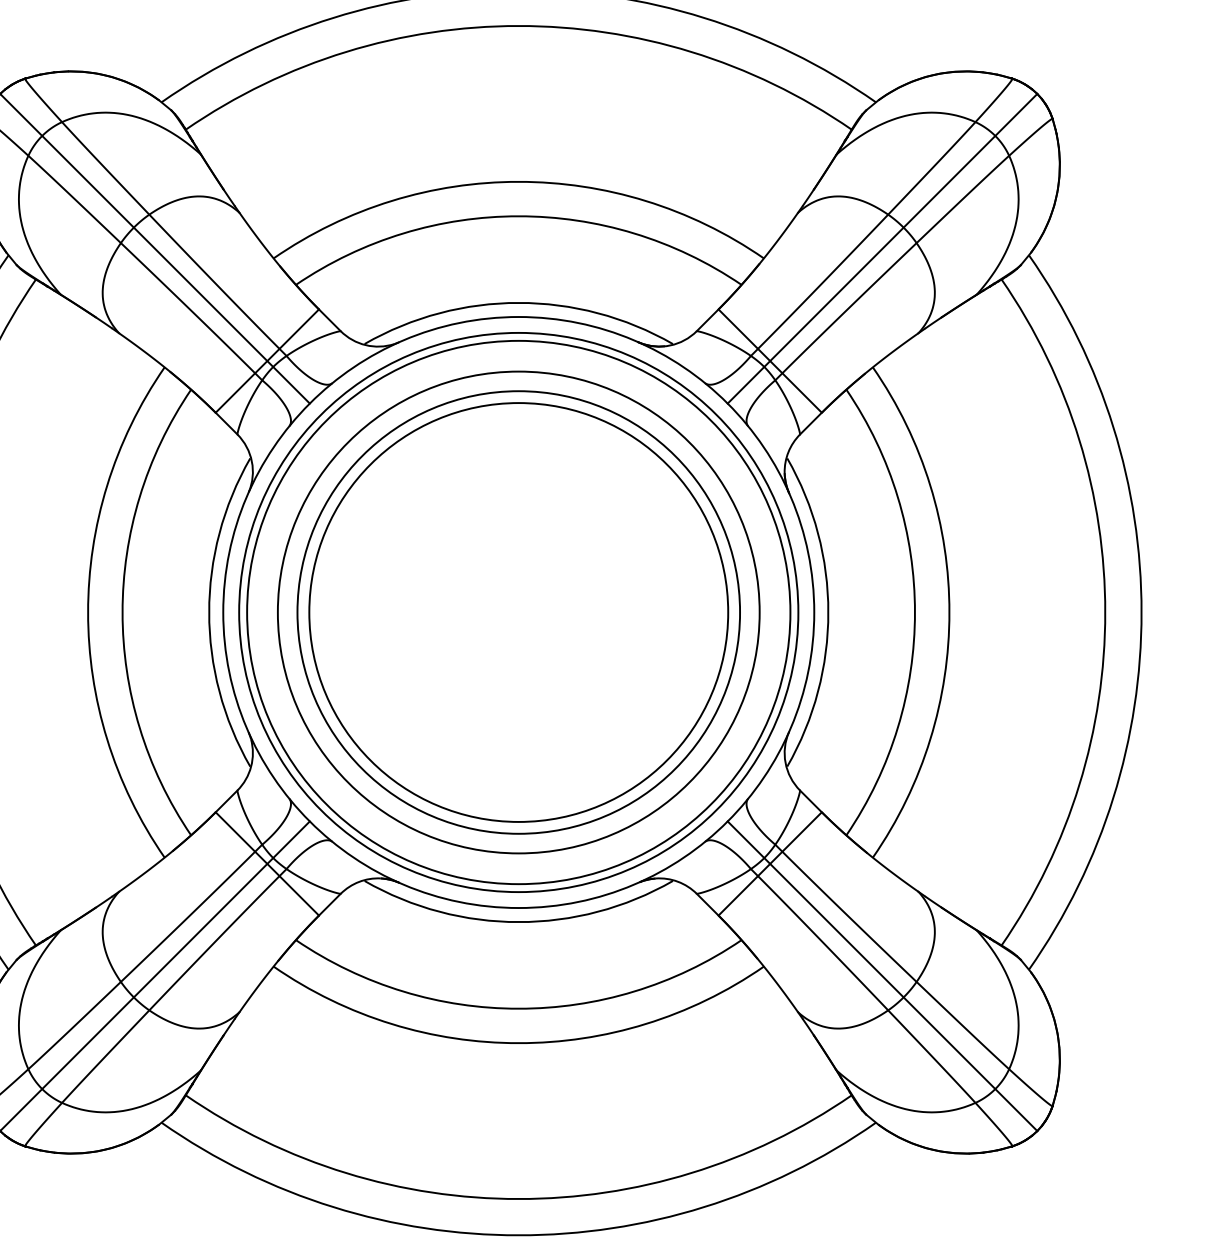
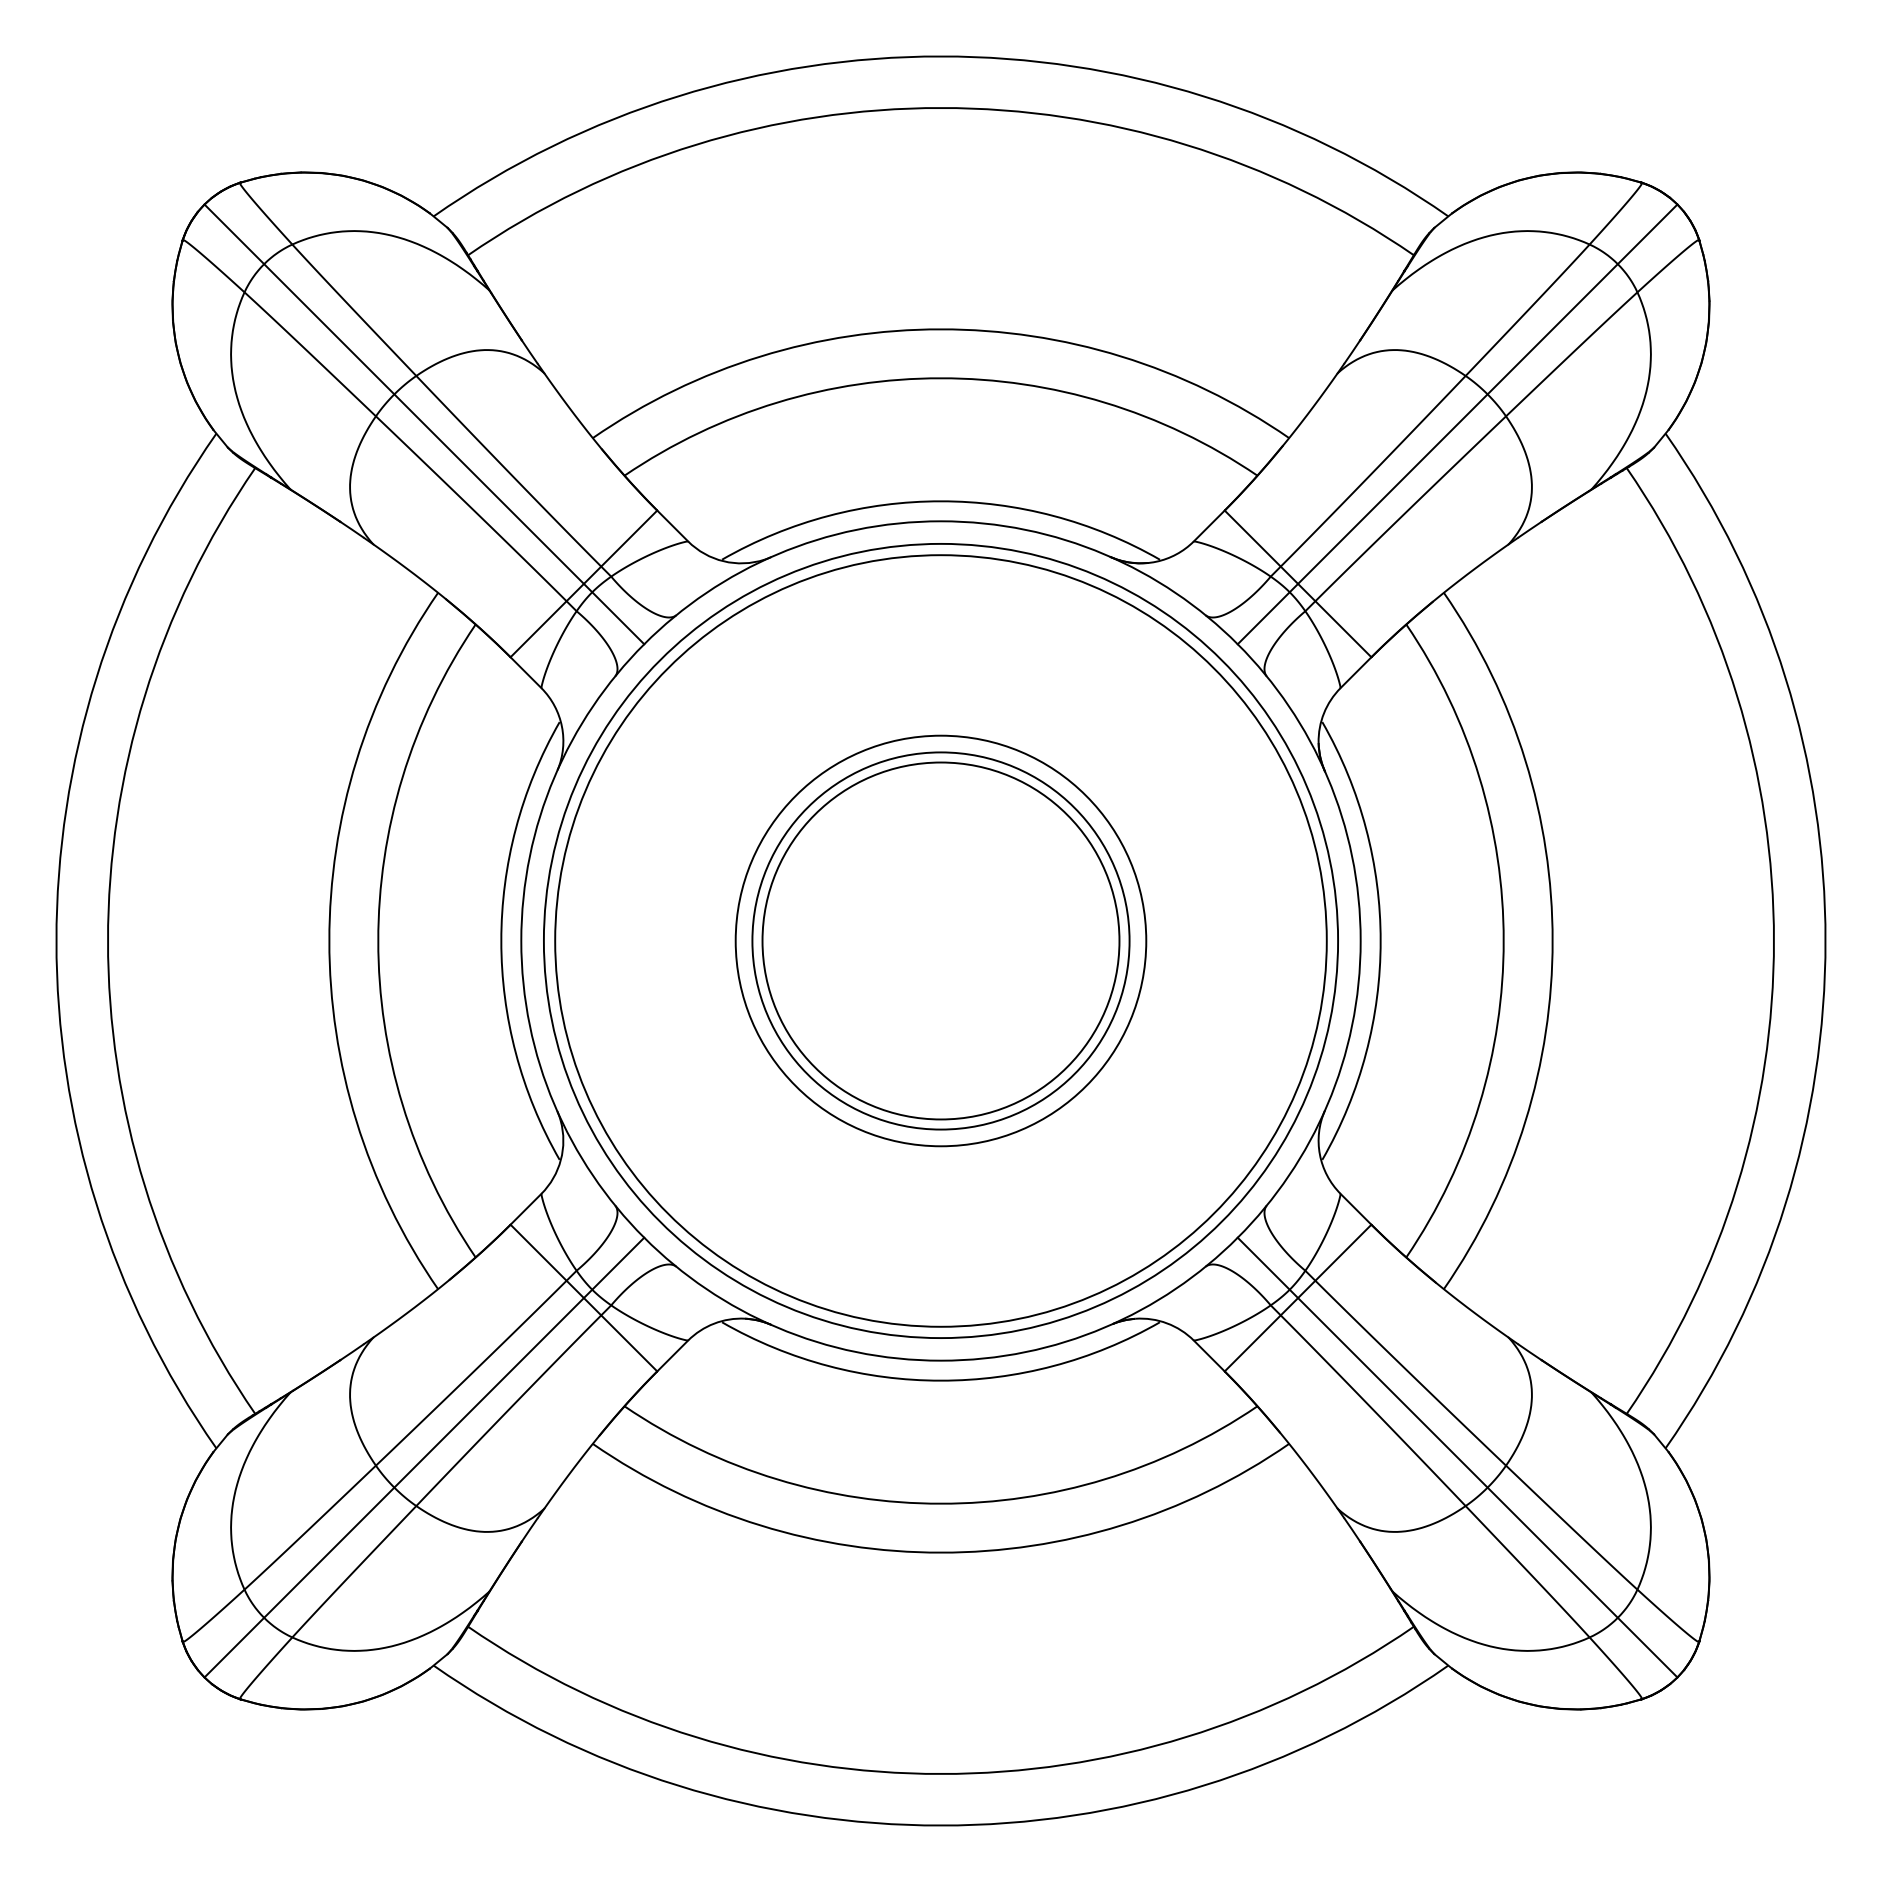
circle: (518, 612) -> (940, 940), size x0.6
circle: (518, 612) -> (940, 940), size x0.6
circle: (518, 612) -> (940, 940), size x0.6

